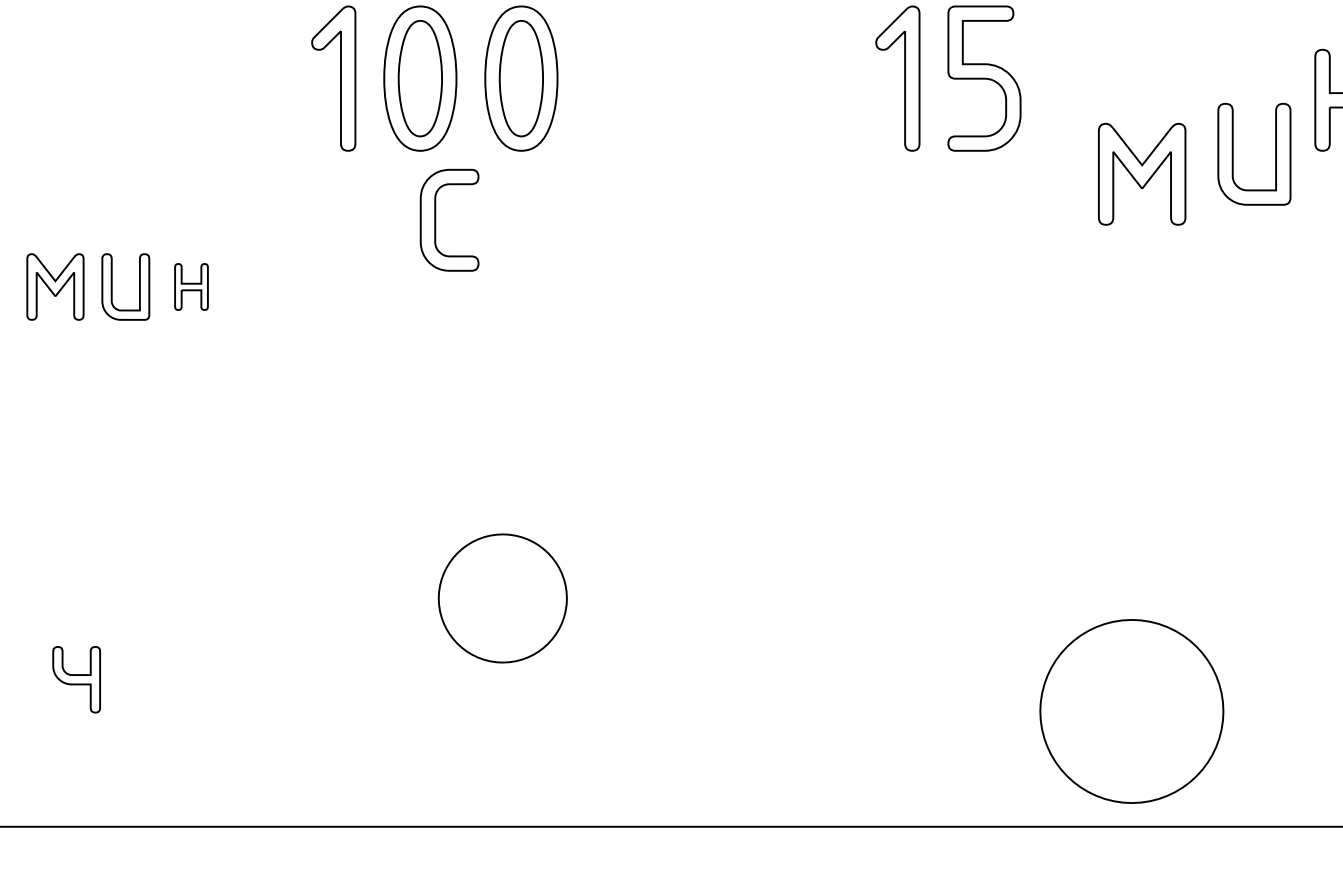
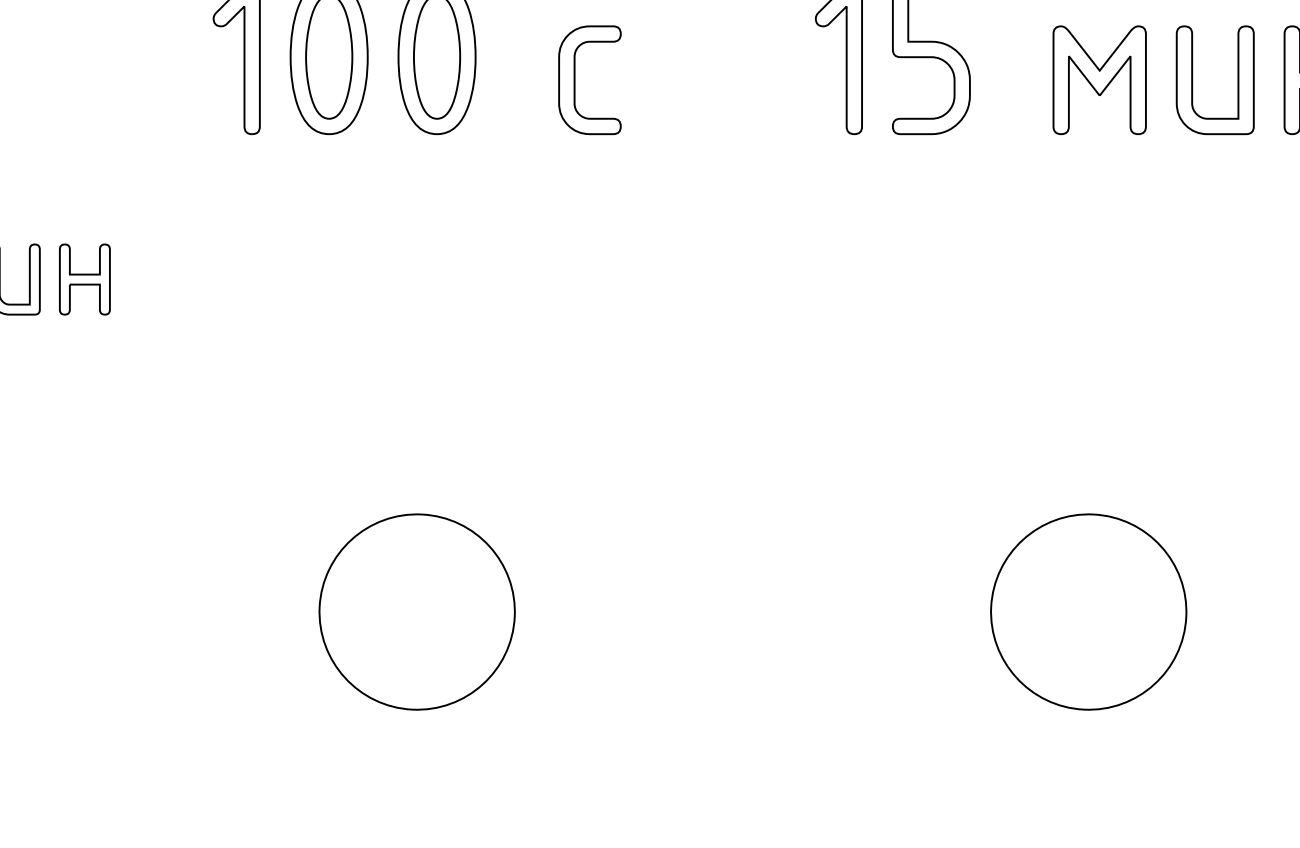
part: (1233, 153) -> (1192, 79), moved
part: (1142, 173) -> (1100, 79), moved
part: (436, 219) -> (575, 79), moved
part: (191, 286) -> (84, 279), size x1.43
part: (502, 598) -> (416, 612), size x1.43
part: (1131, 711) -> (1088, 612), moved

